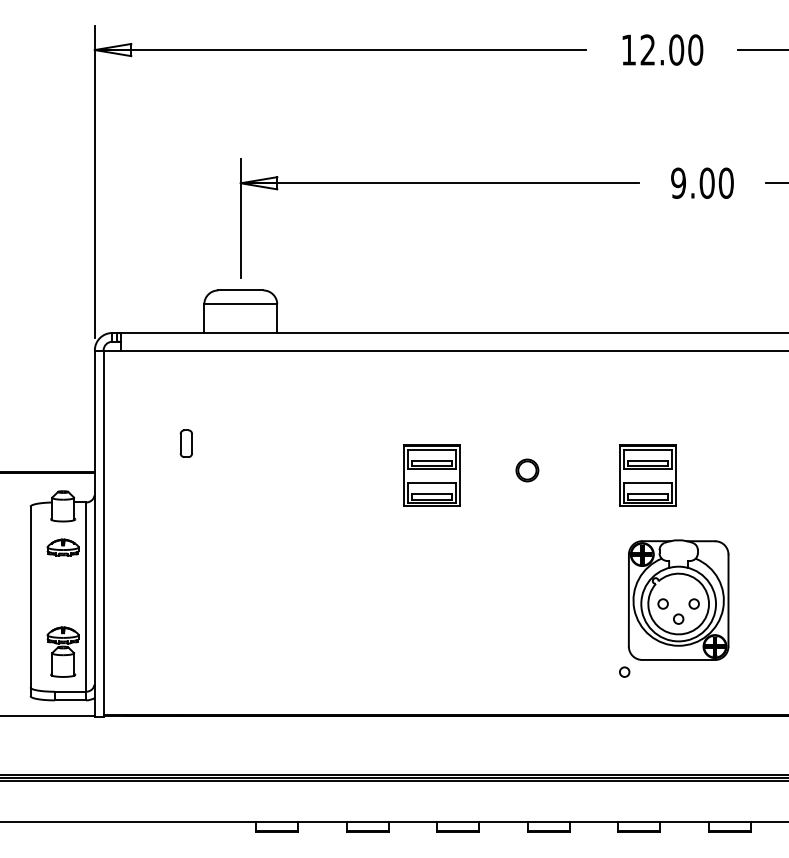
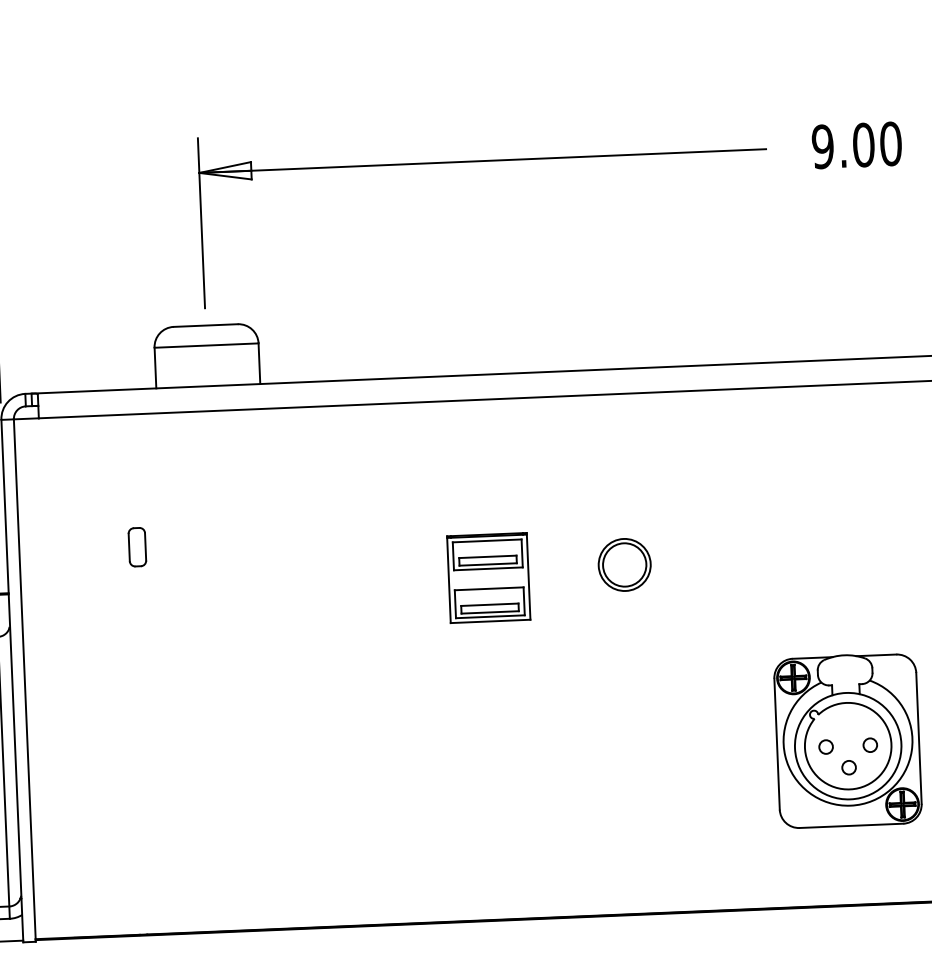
part: (527, 470) -> (624, 564), size x1.67
part: (647, 475) -> (796, 564), removed
circle: (624, 671) -> (775, 845), removed

